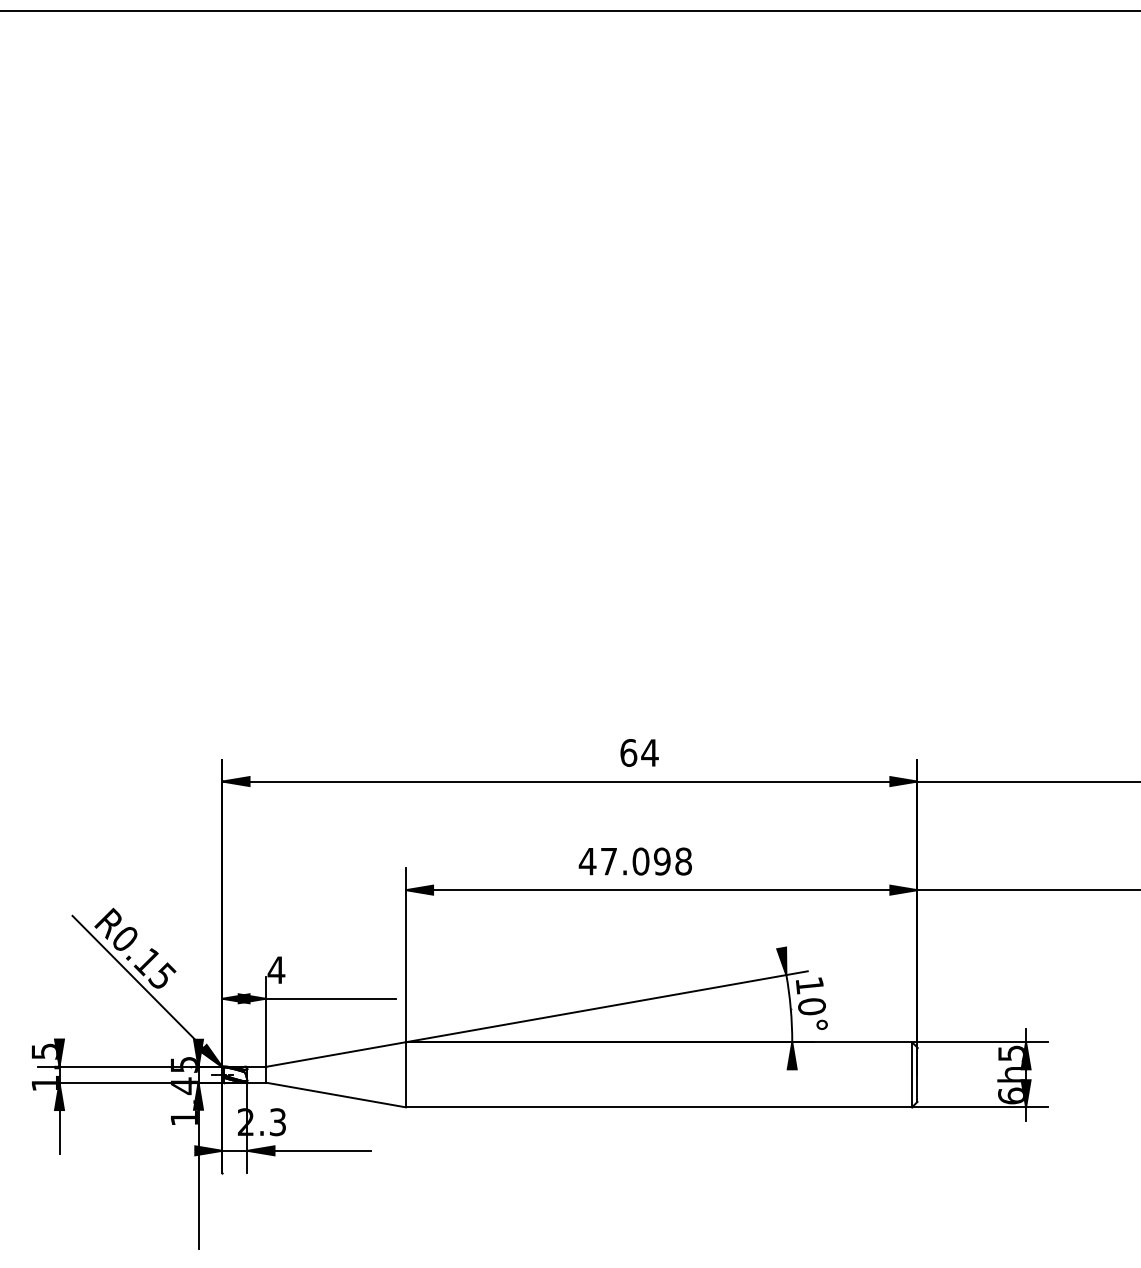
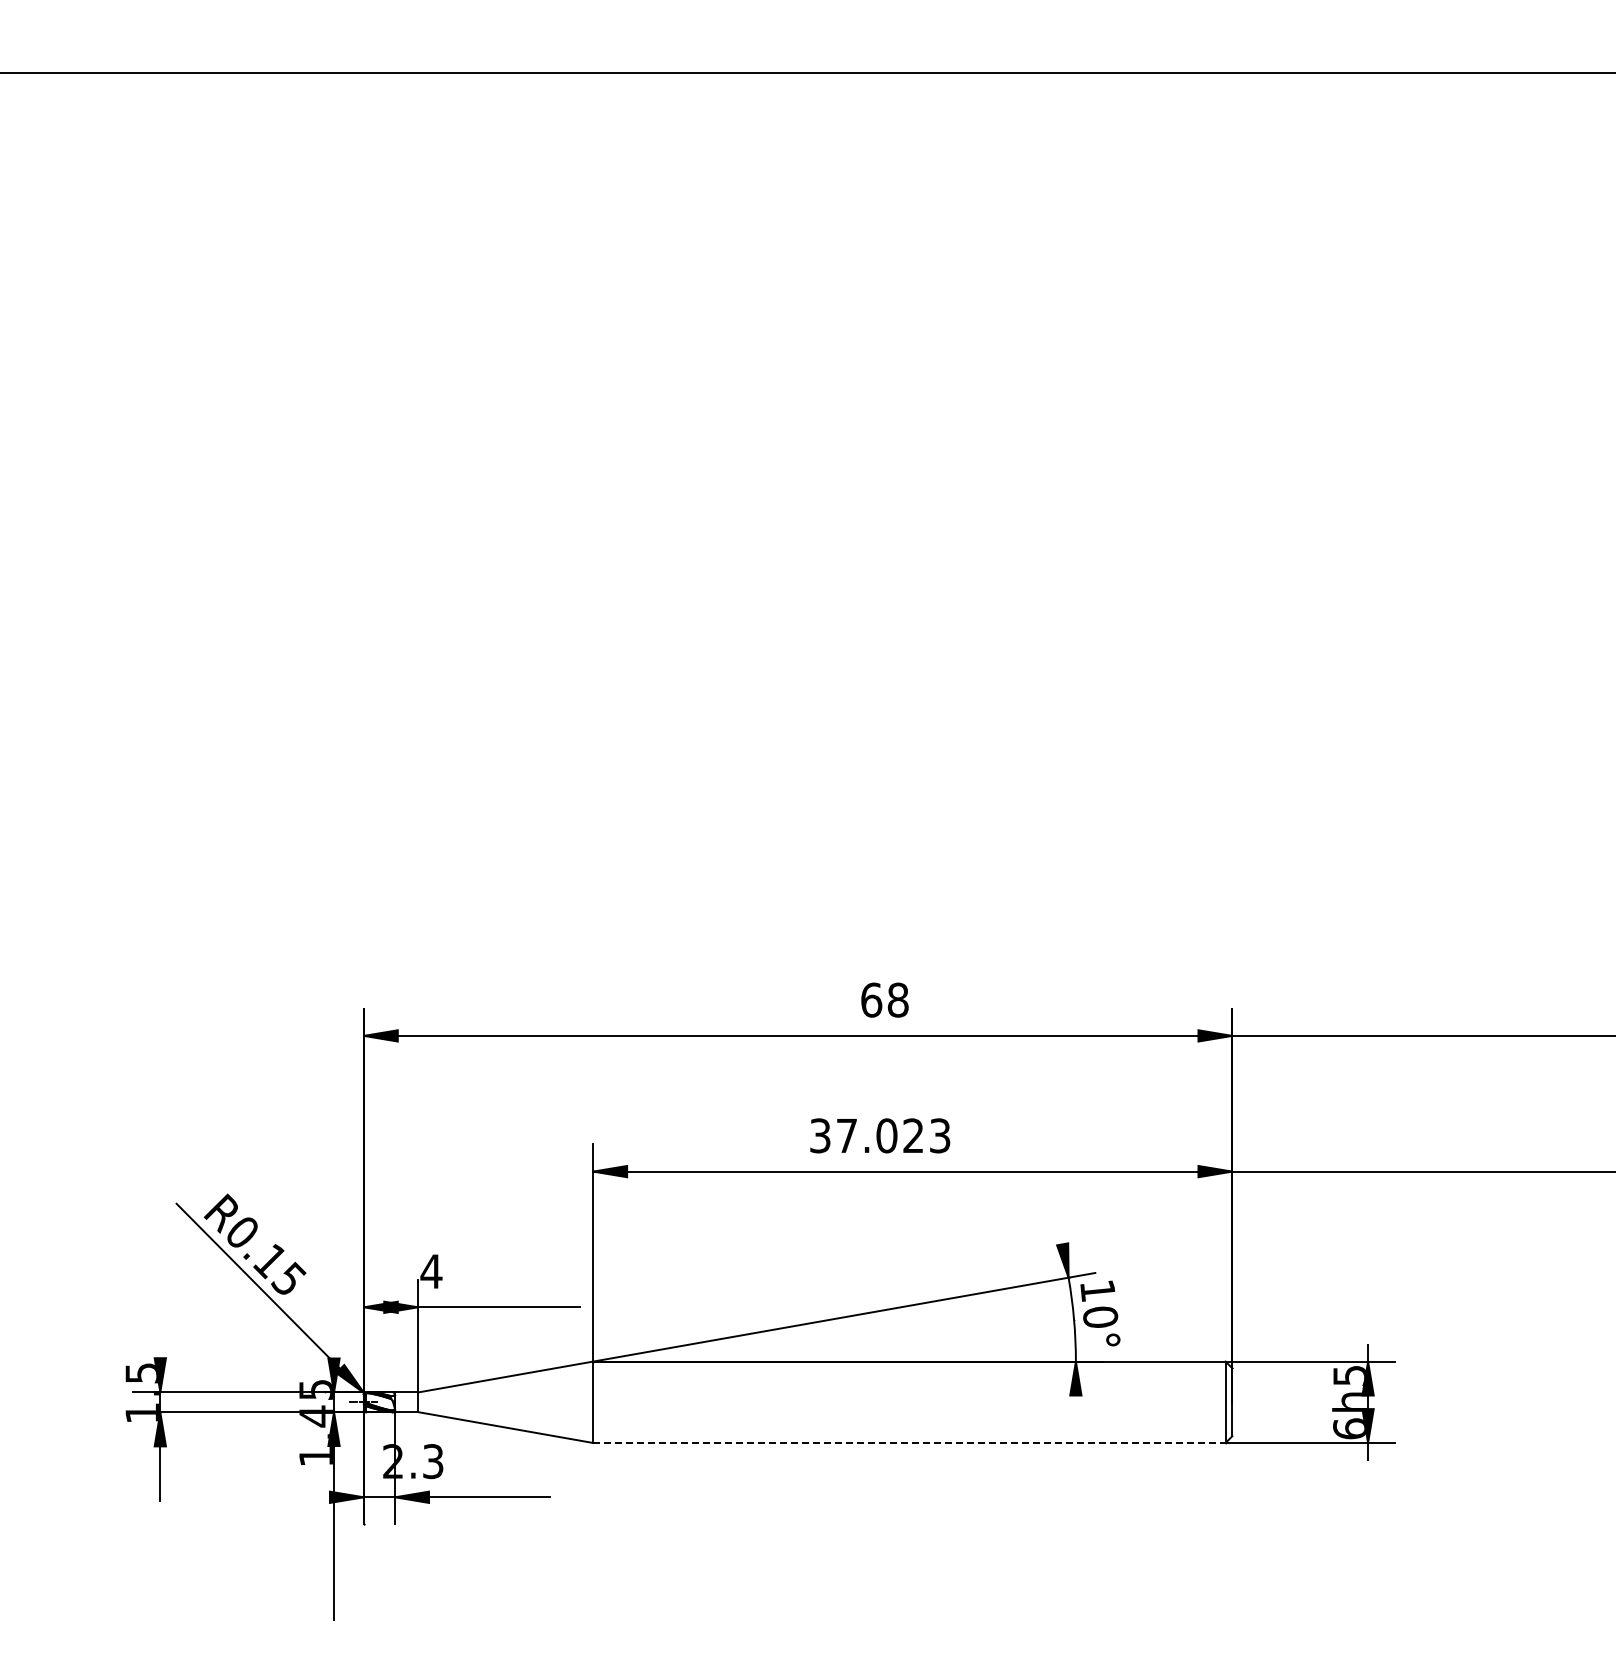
text: (650, 752) -> (898, 999), 64 -> 68
text: (635, 861) -> (879, 1135), 47.098 -> 37.023
line: (659, 1107) -> (909, 1443), solid -> dashed

